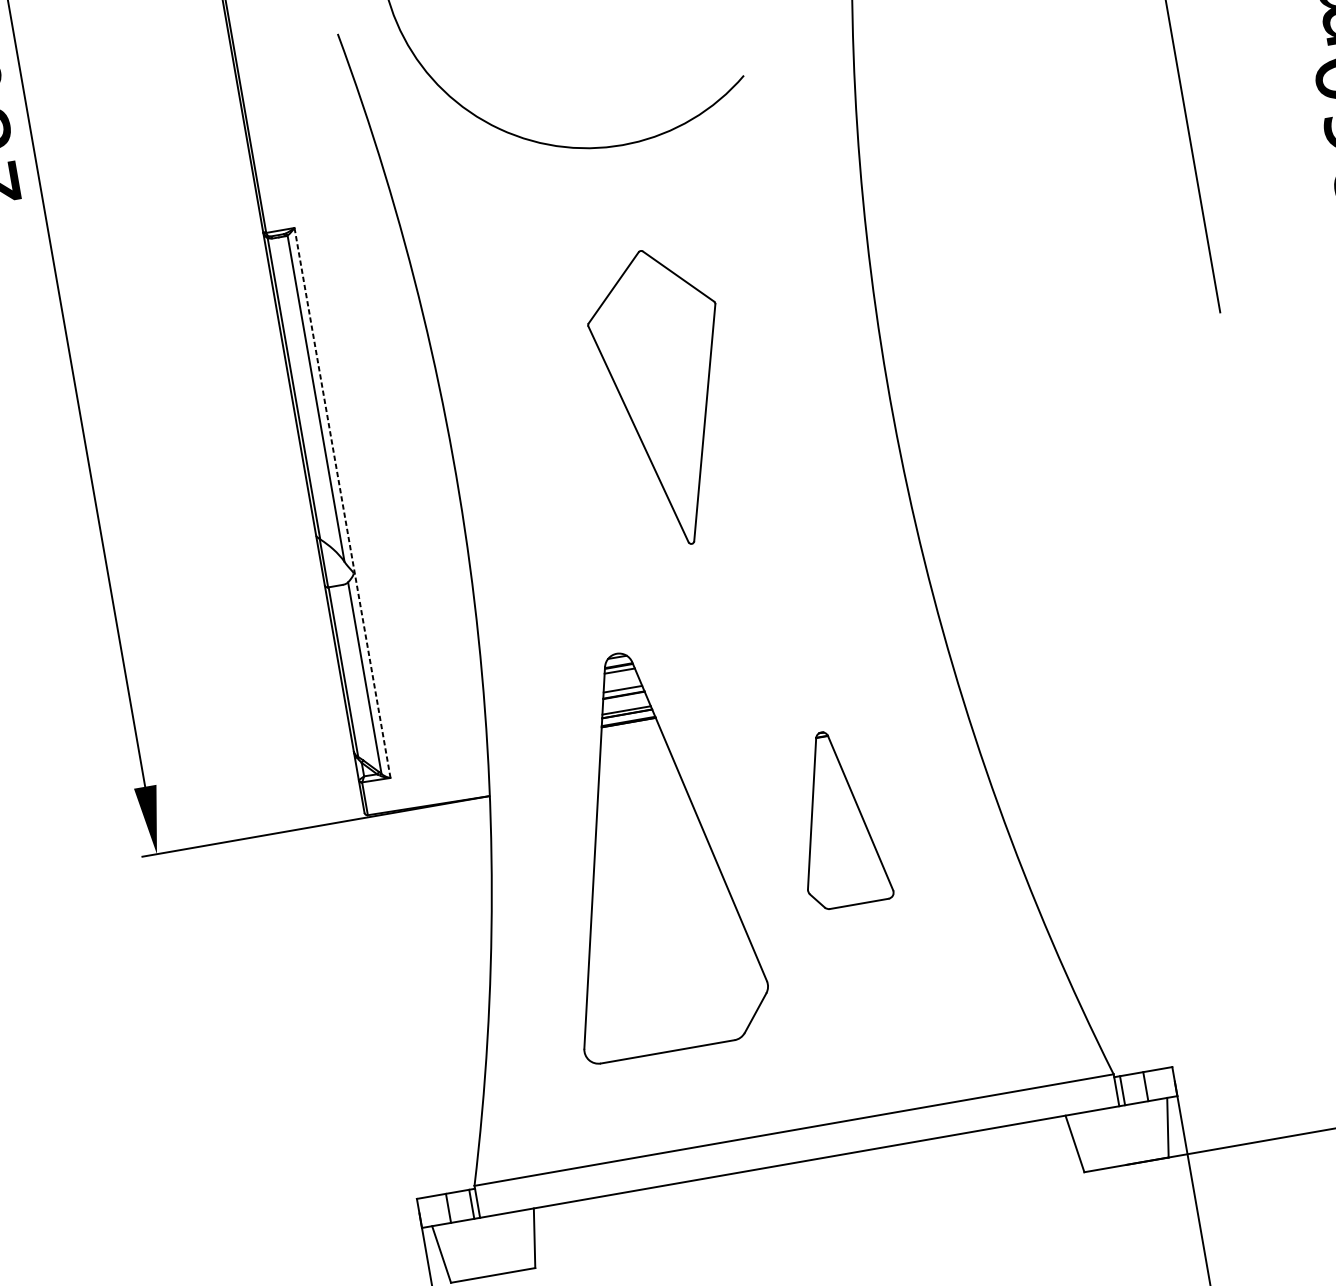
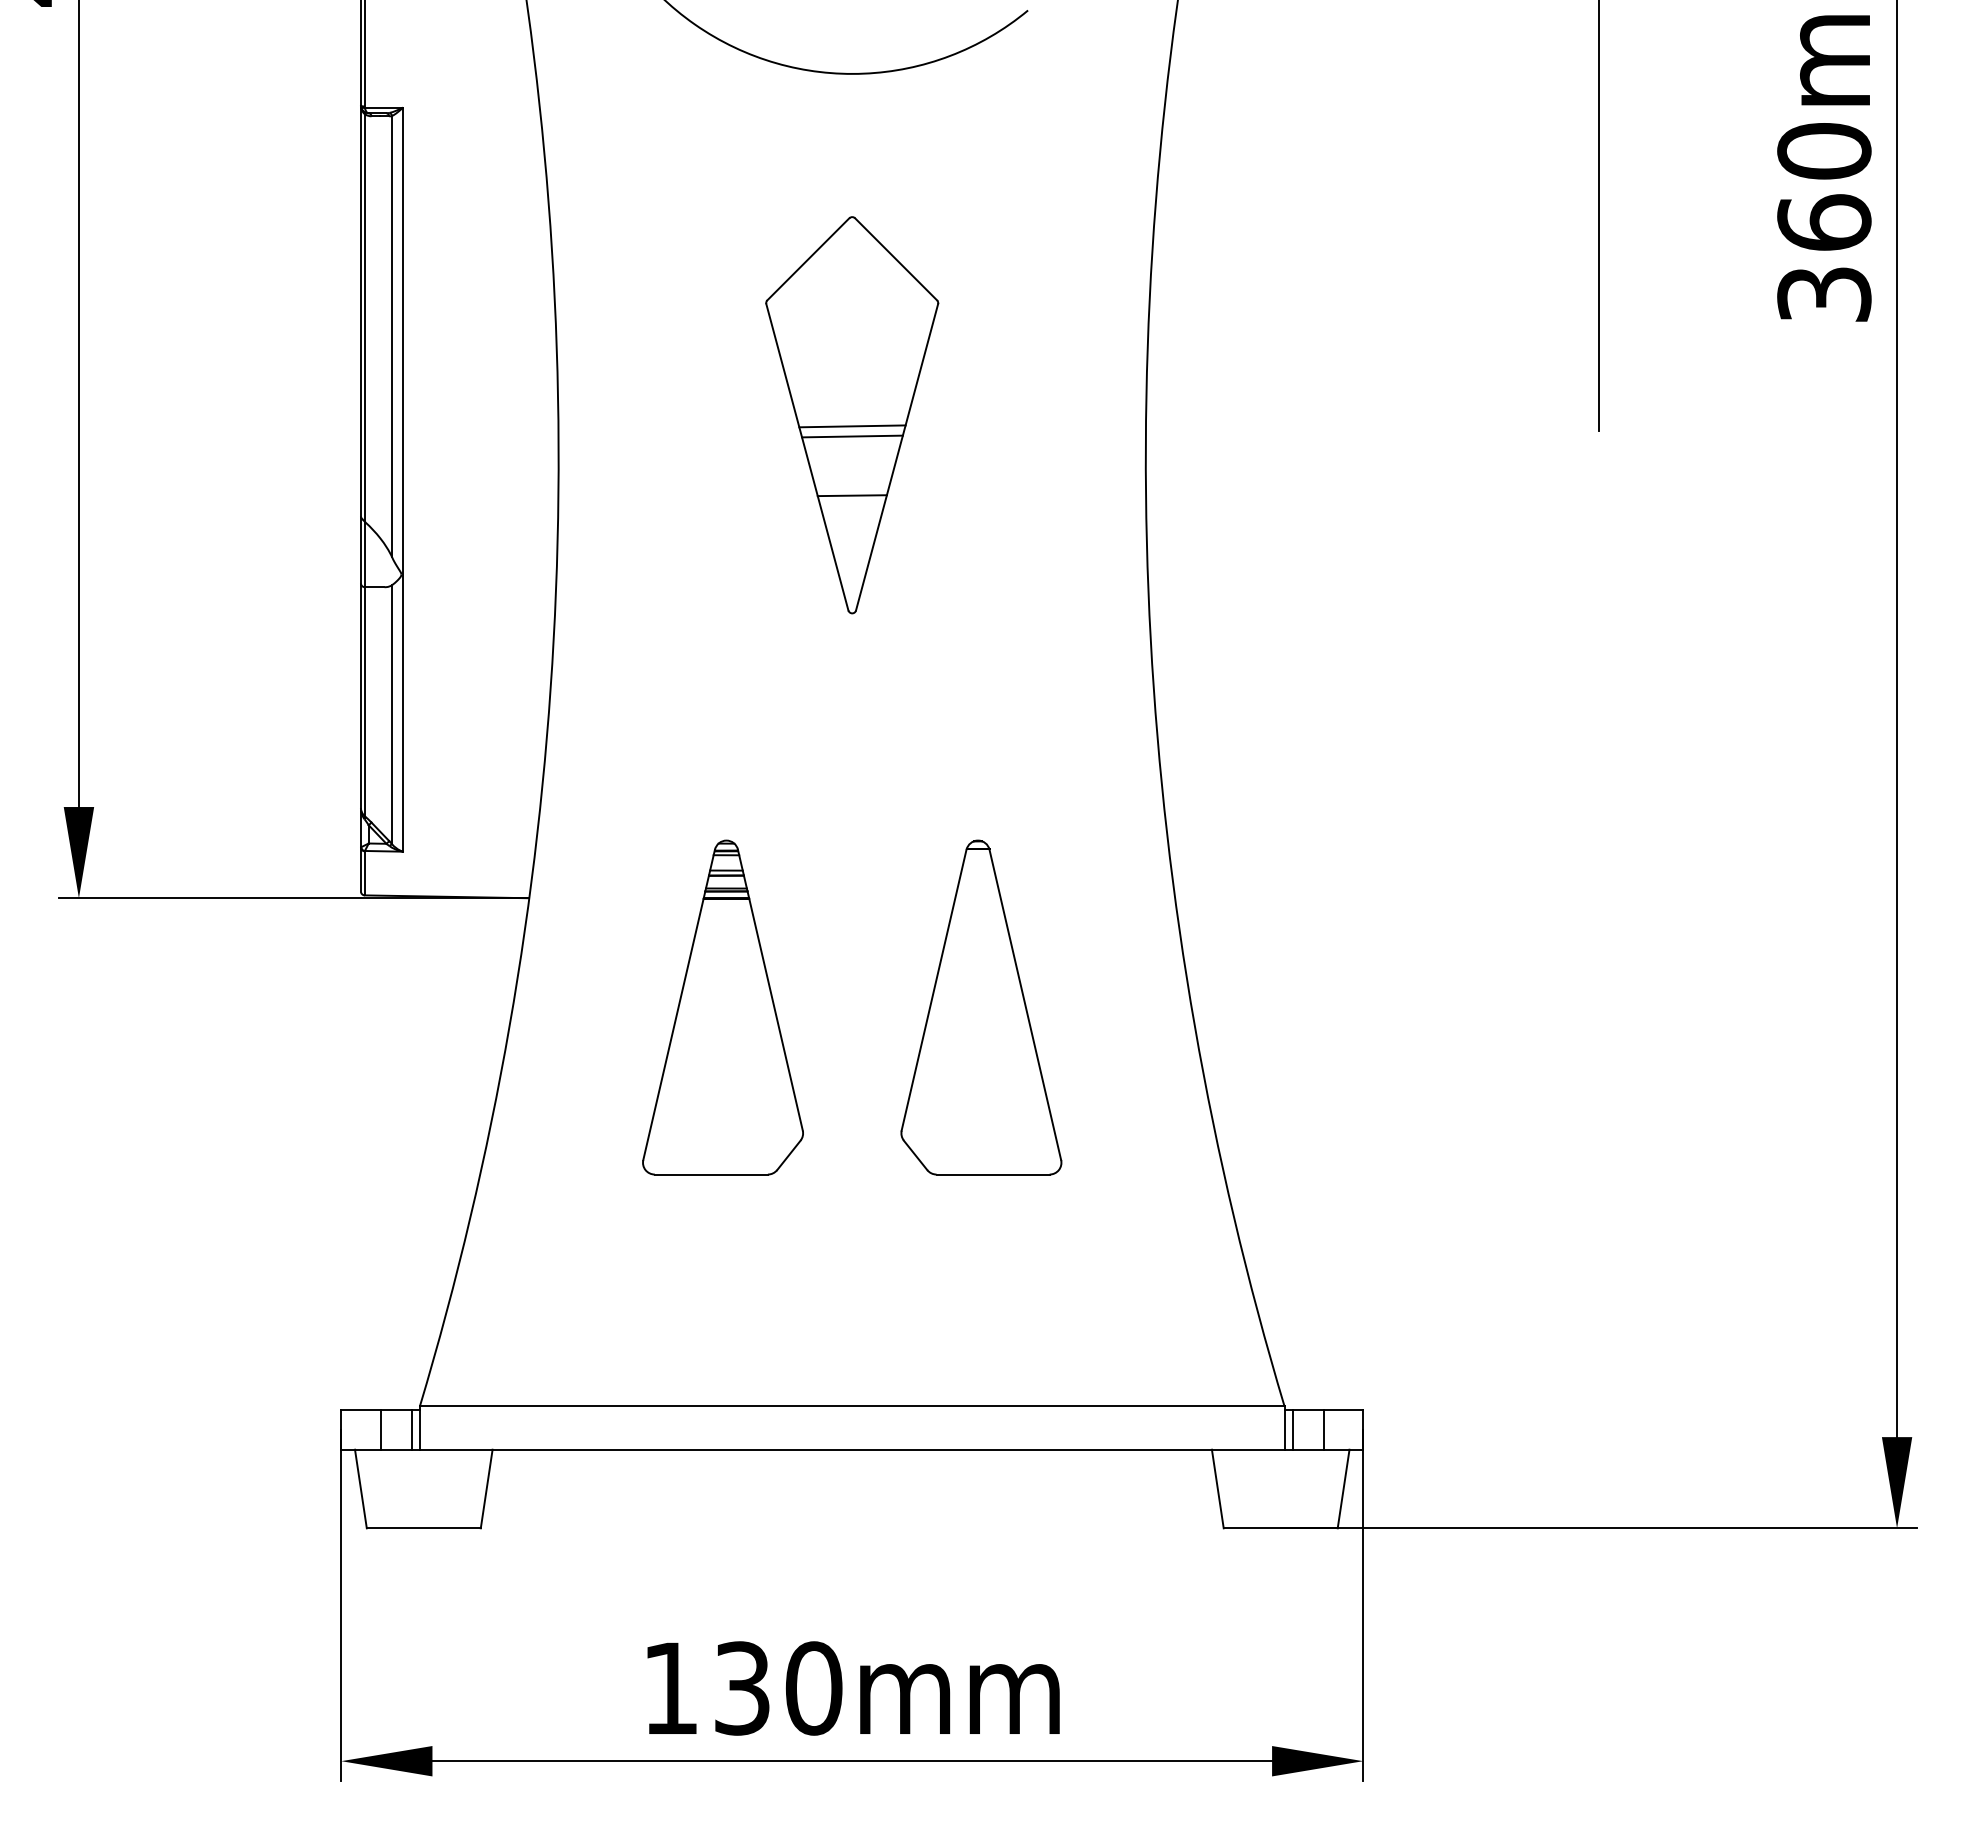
line: (667, 405) -> (852, 426), added
line: (669, 413) -> (852, 436), added
line: (676, 456) -> (851, 495), added
line: (342, 503) -> (403, 480), dashed -> solid
part: (838, 818) -> (981, 1007), size x1.43
part: (646, 851) -> (722, 1007), size x0.62

